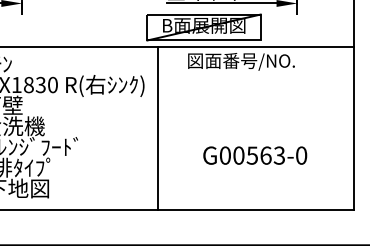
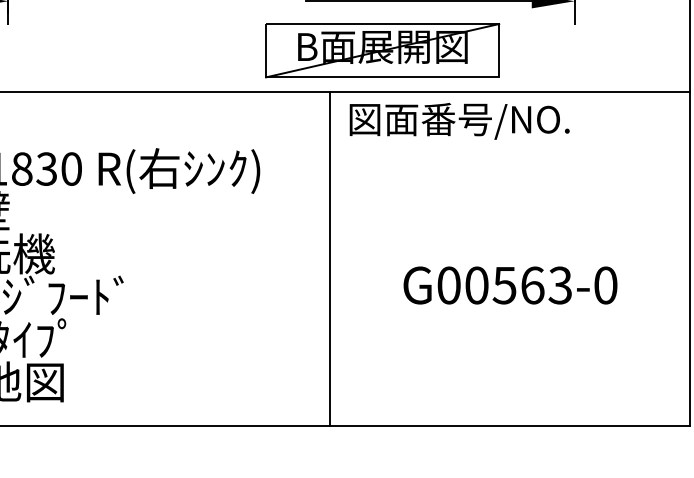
line: (157, 128) -> (330, 258), moved
text: (255, 155) -> (511, 285), moved

